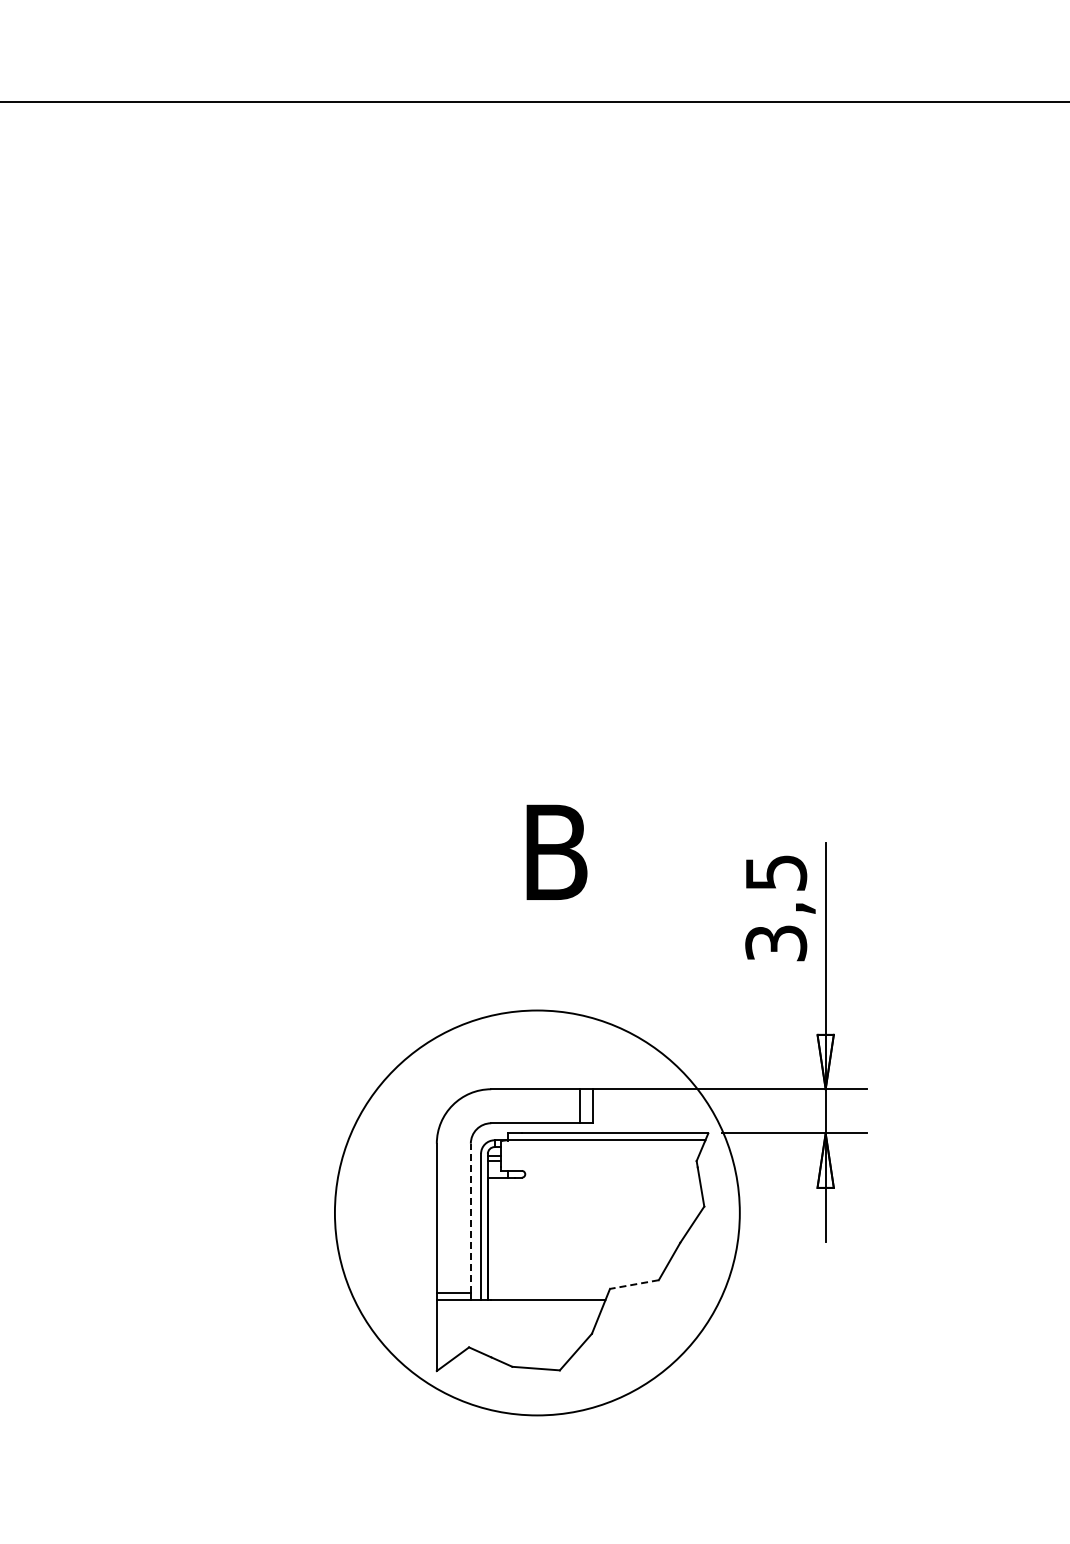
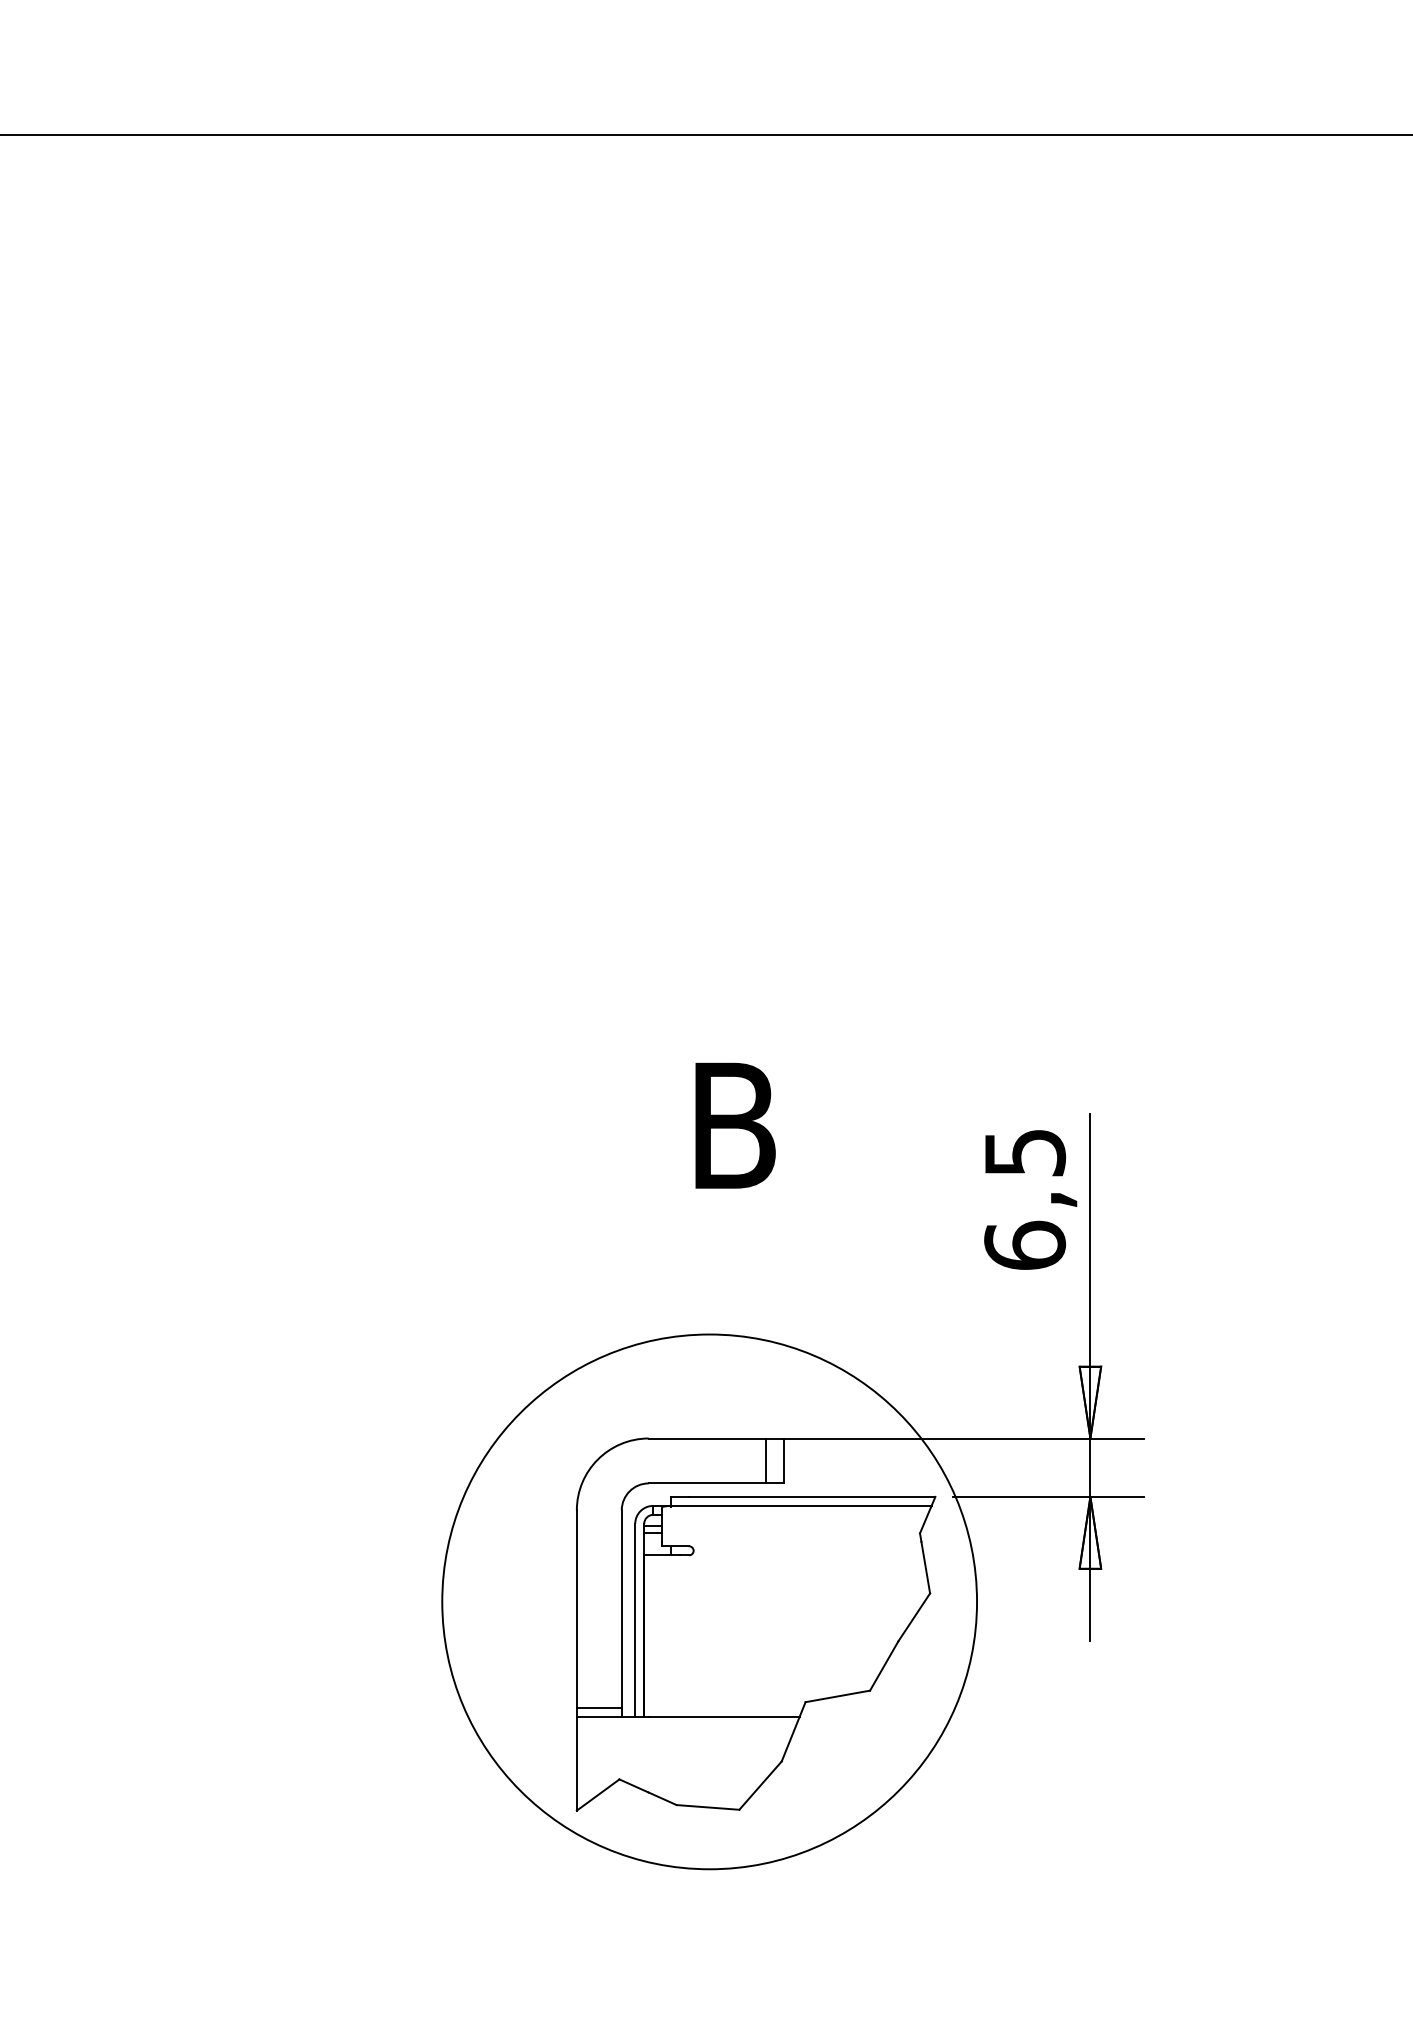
text: (776, 942) -> (1025, 1244), 3,5 -> 6,5
line: (470, 1218) -> (621, 1609), dashed -> solid
line: (634, 1284) -> (837, 1696), dashed -> solid

